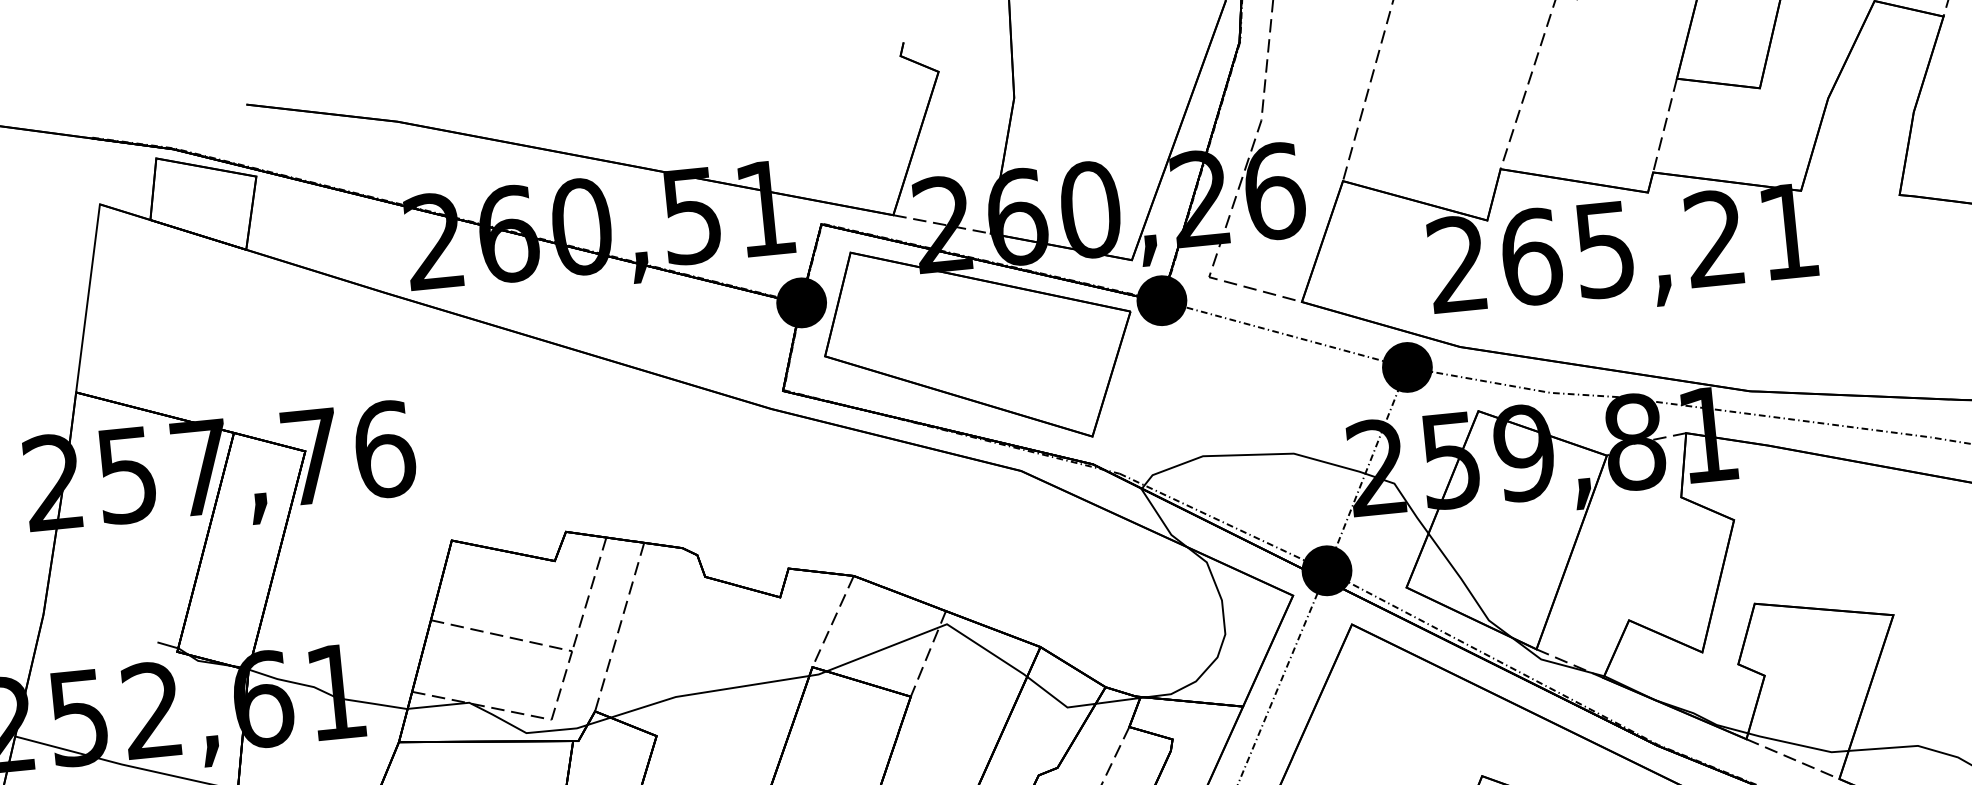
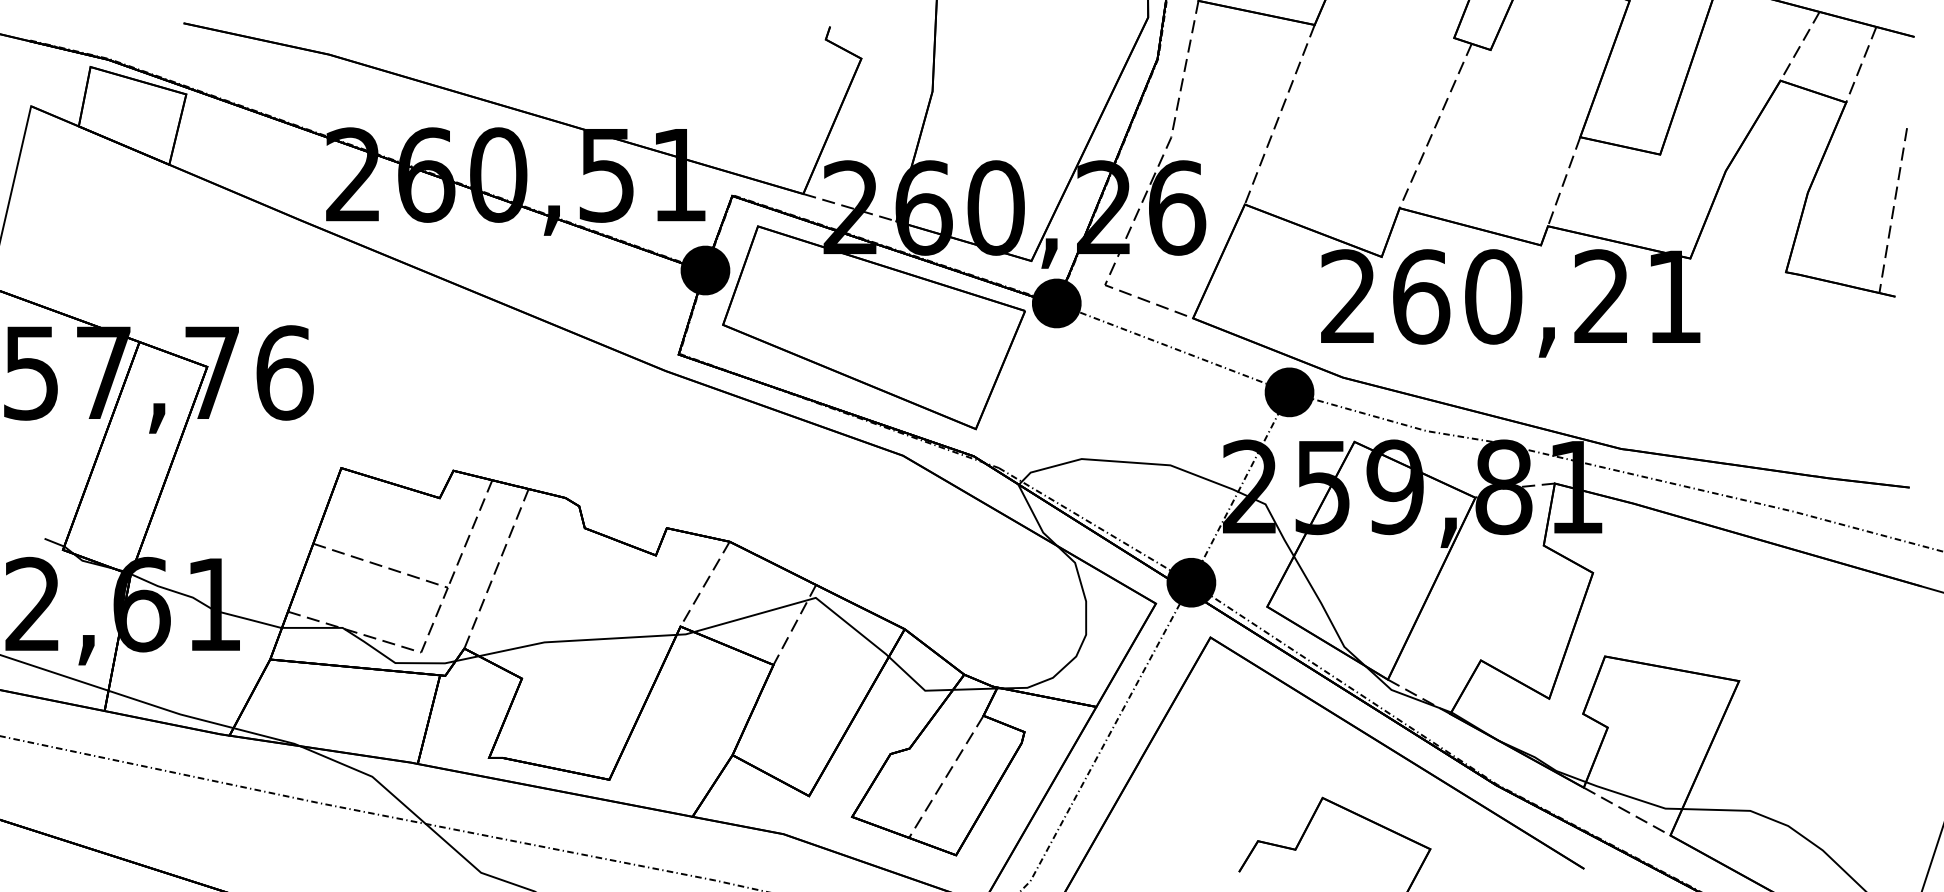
text: (1604, 249) -> (1493, 296), 265,21 -> 260,21

